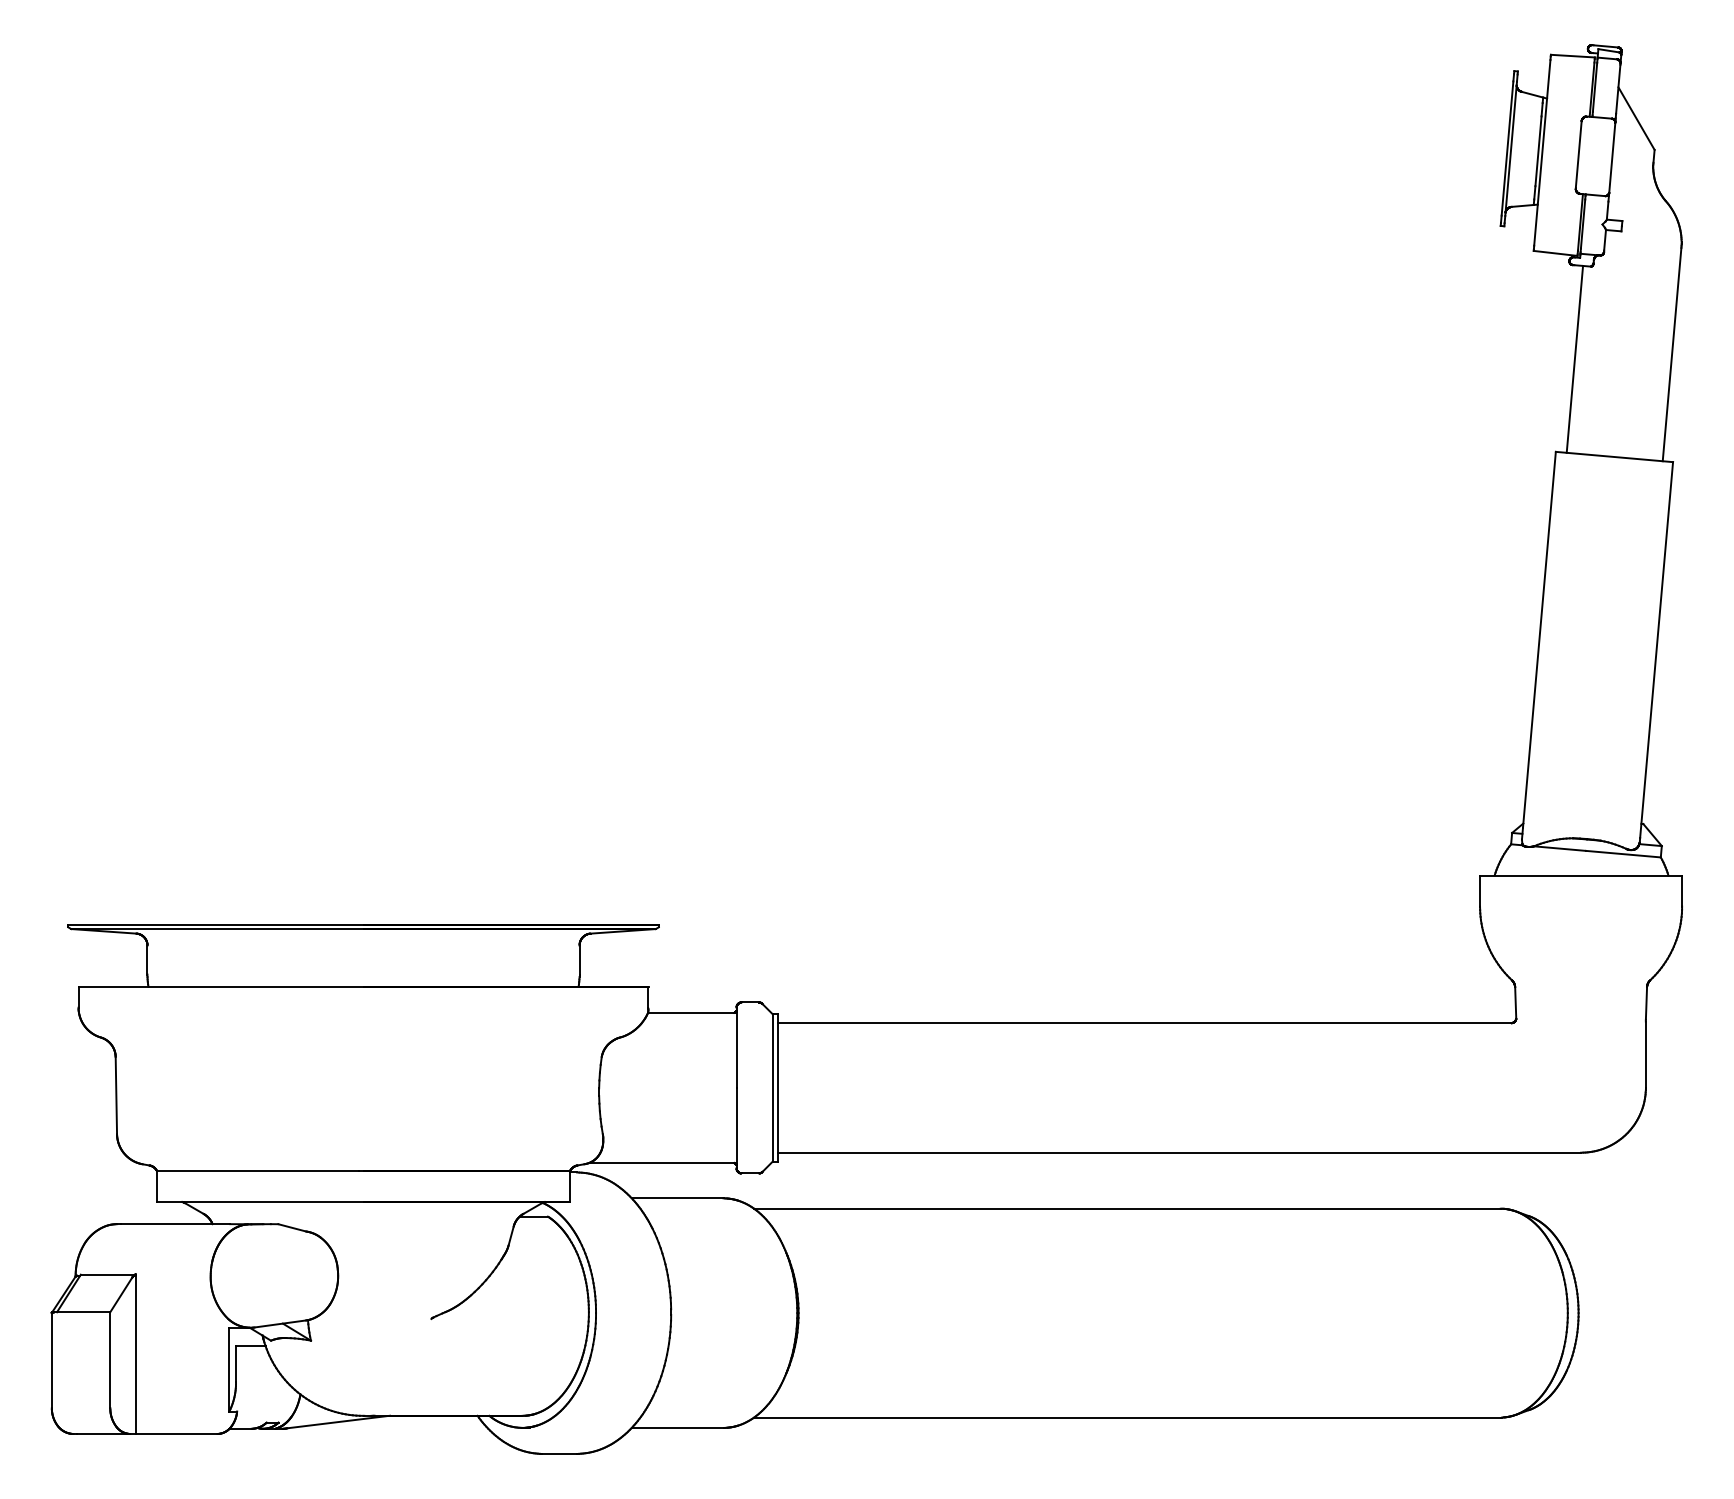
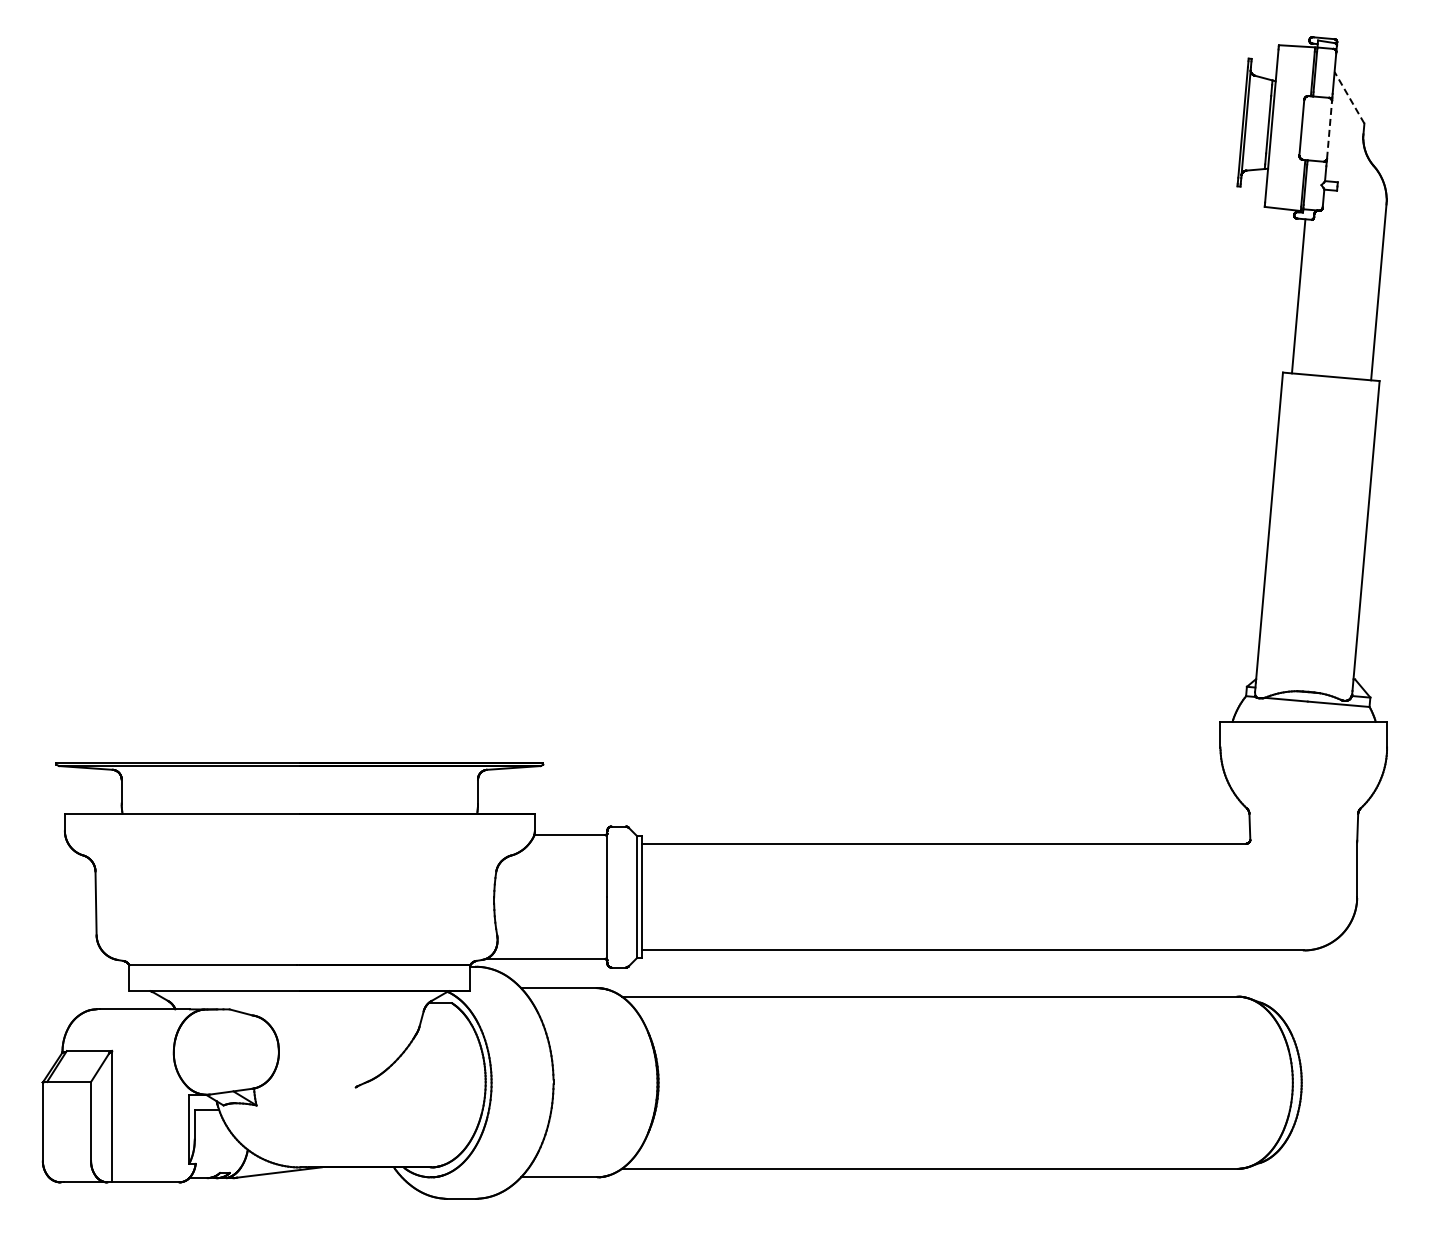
line: (1636, 118) -> (1349, 97), solid -> dashed
line: (1612, 158) -> (1329, 130), solid -> dashed

